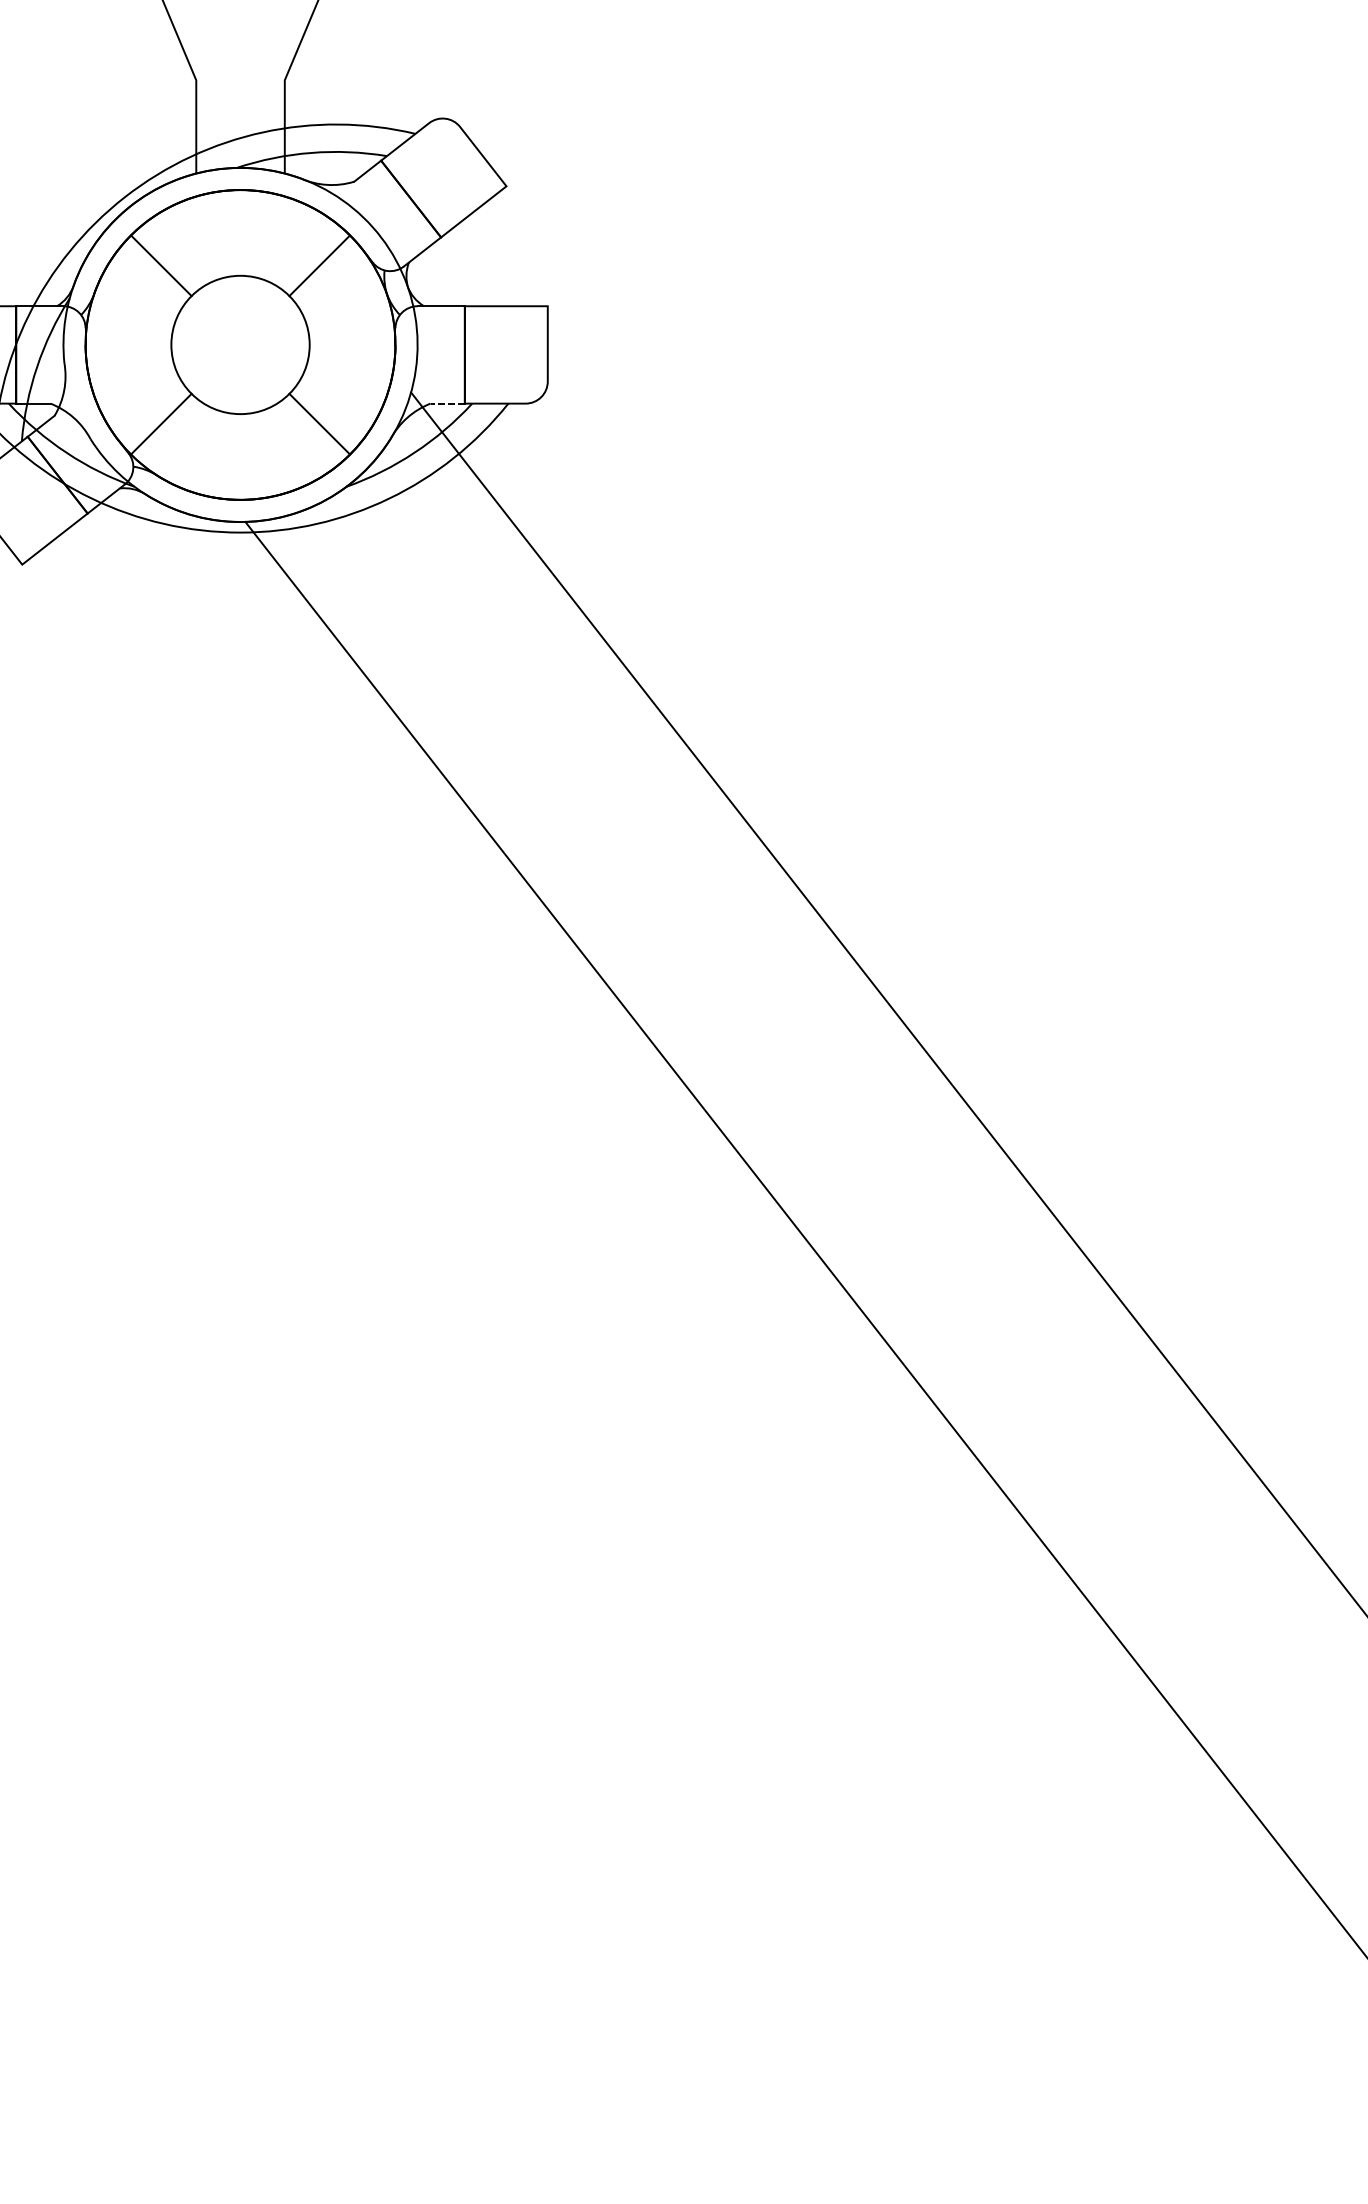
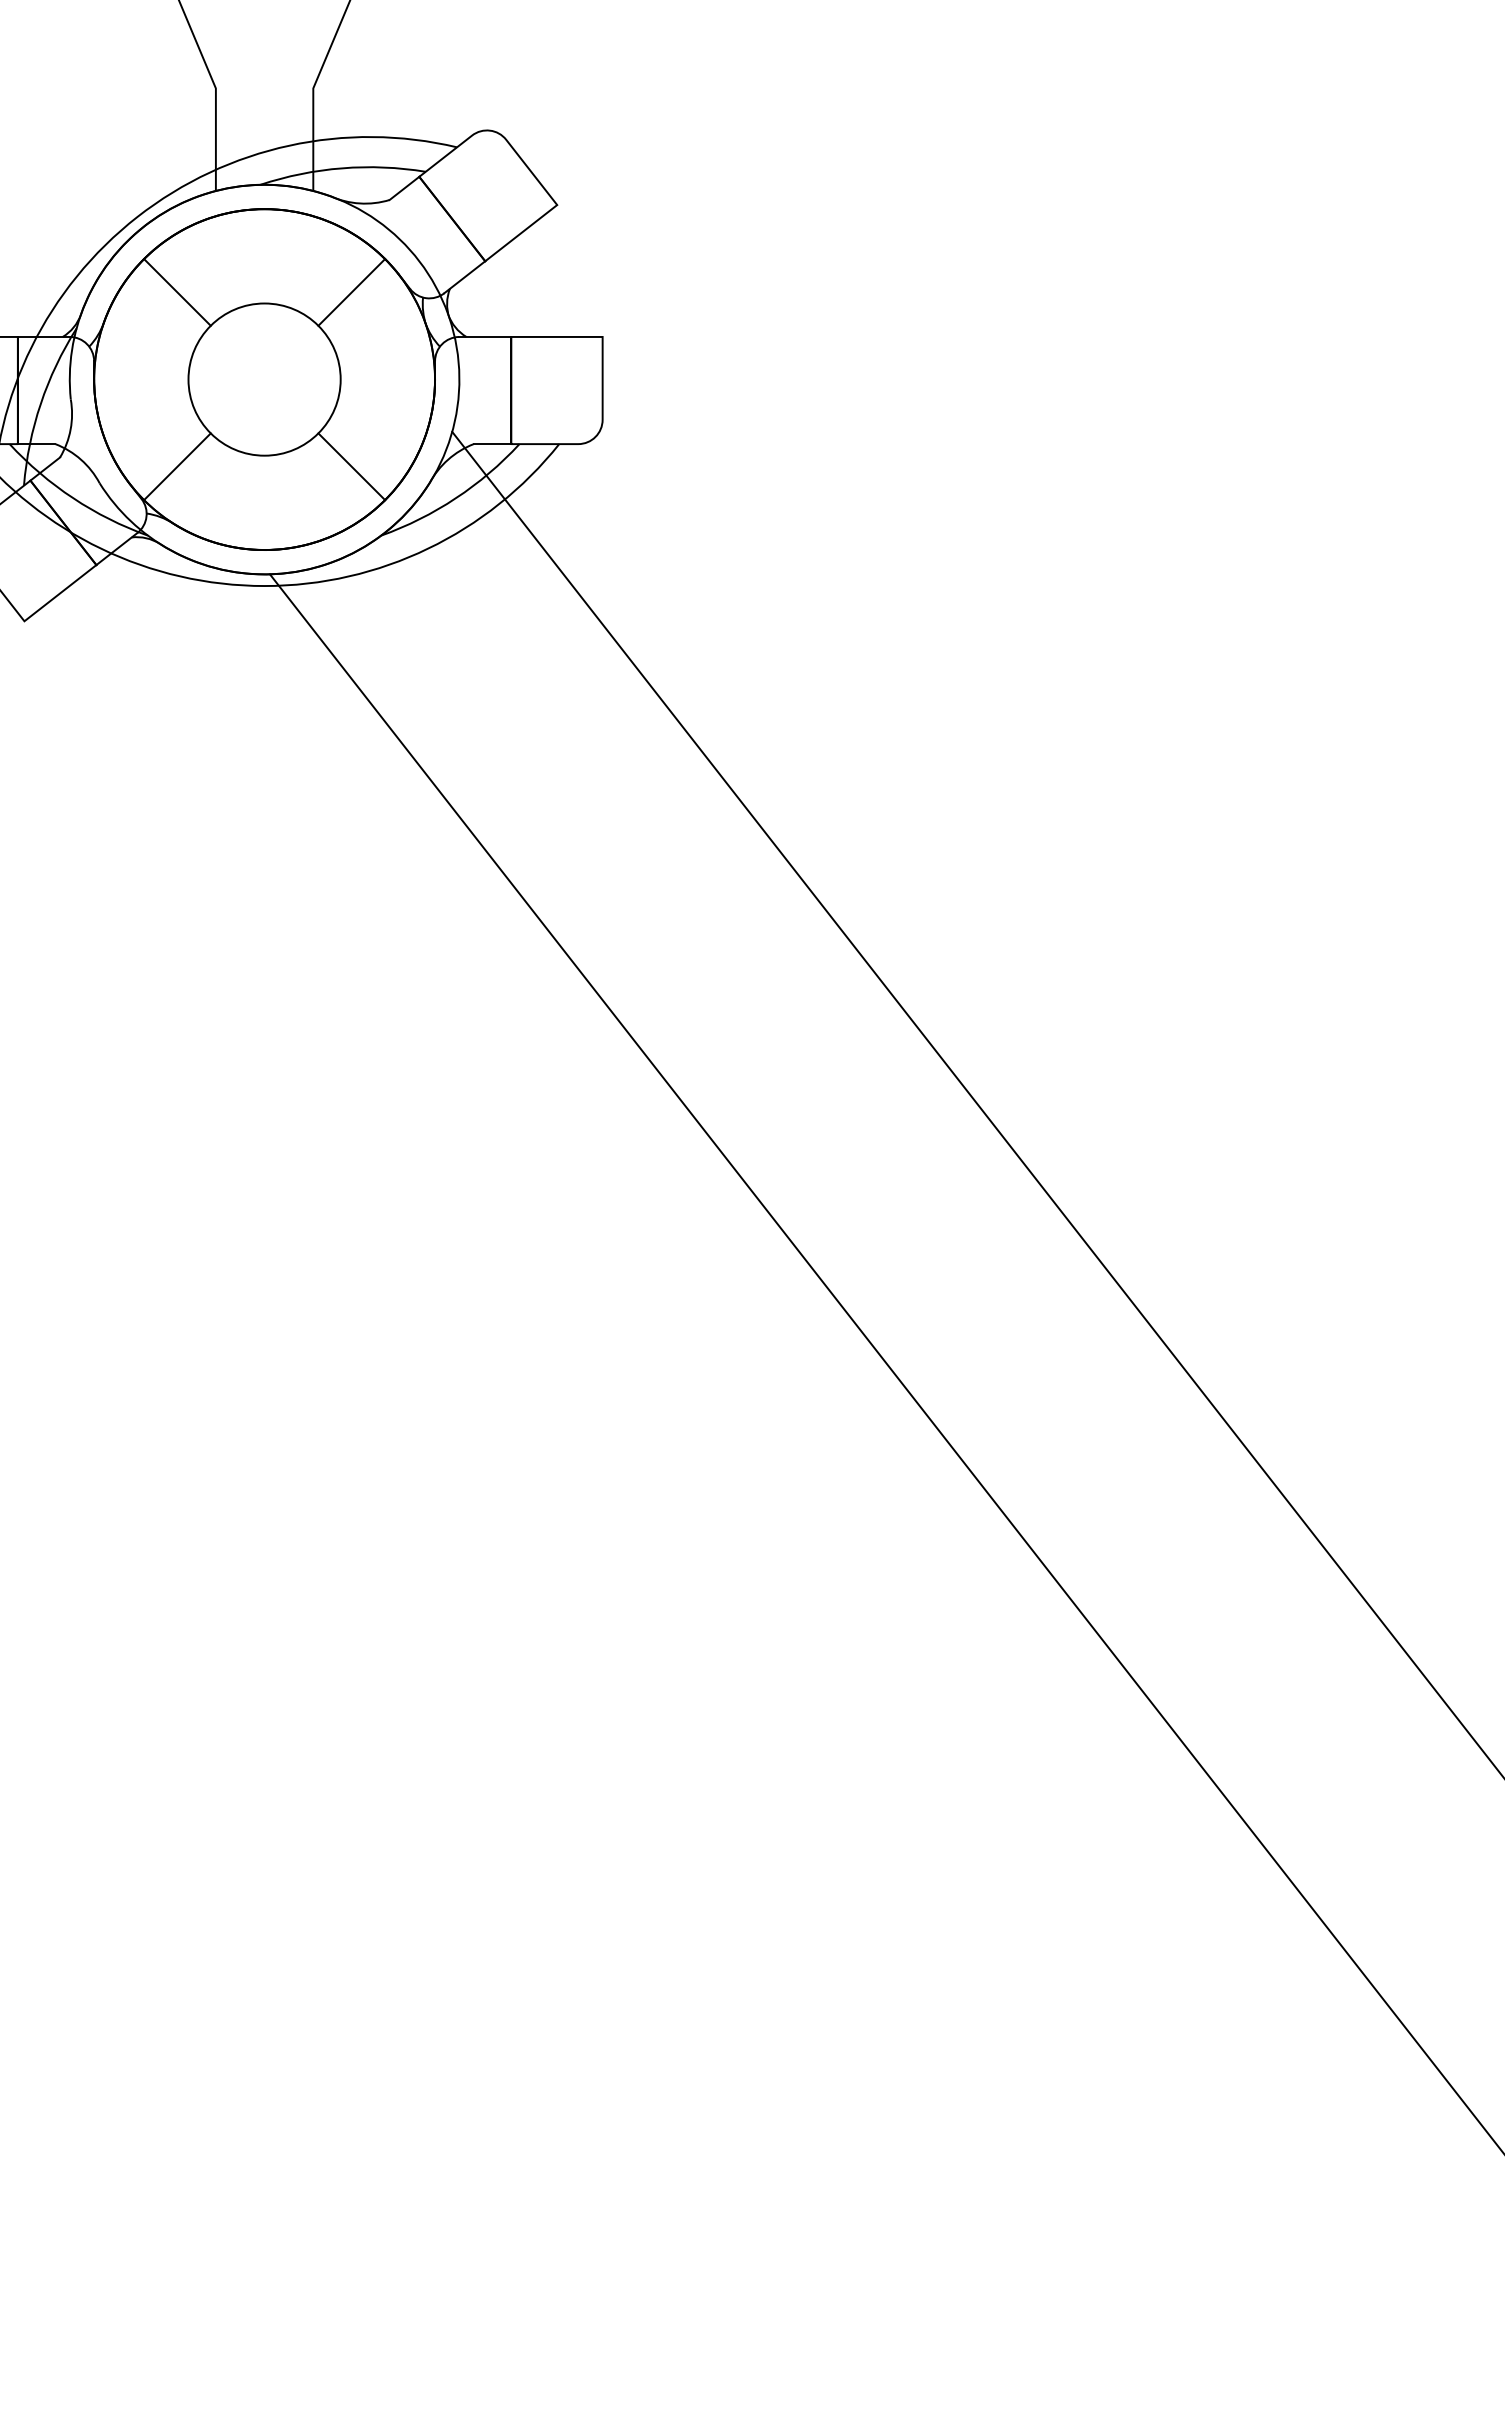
line: (447, 403) -> (492, 444), dashed -> solid

